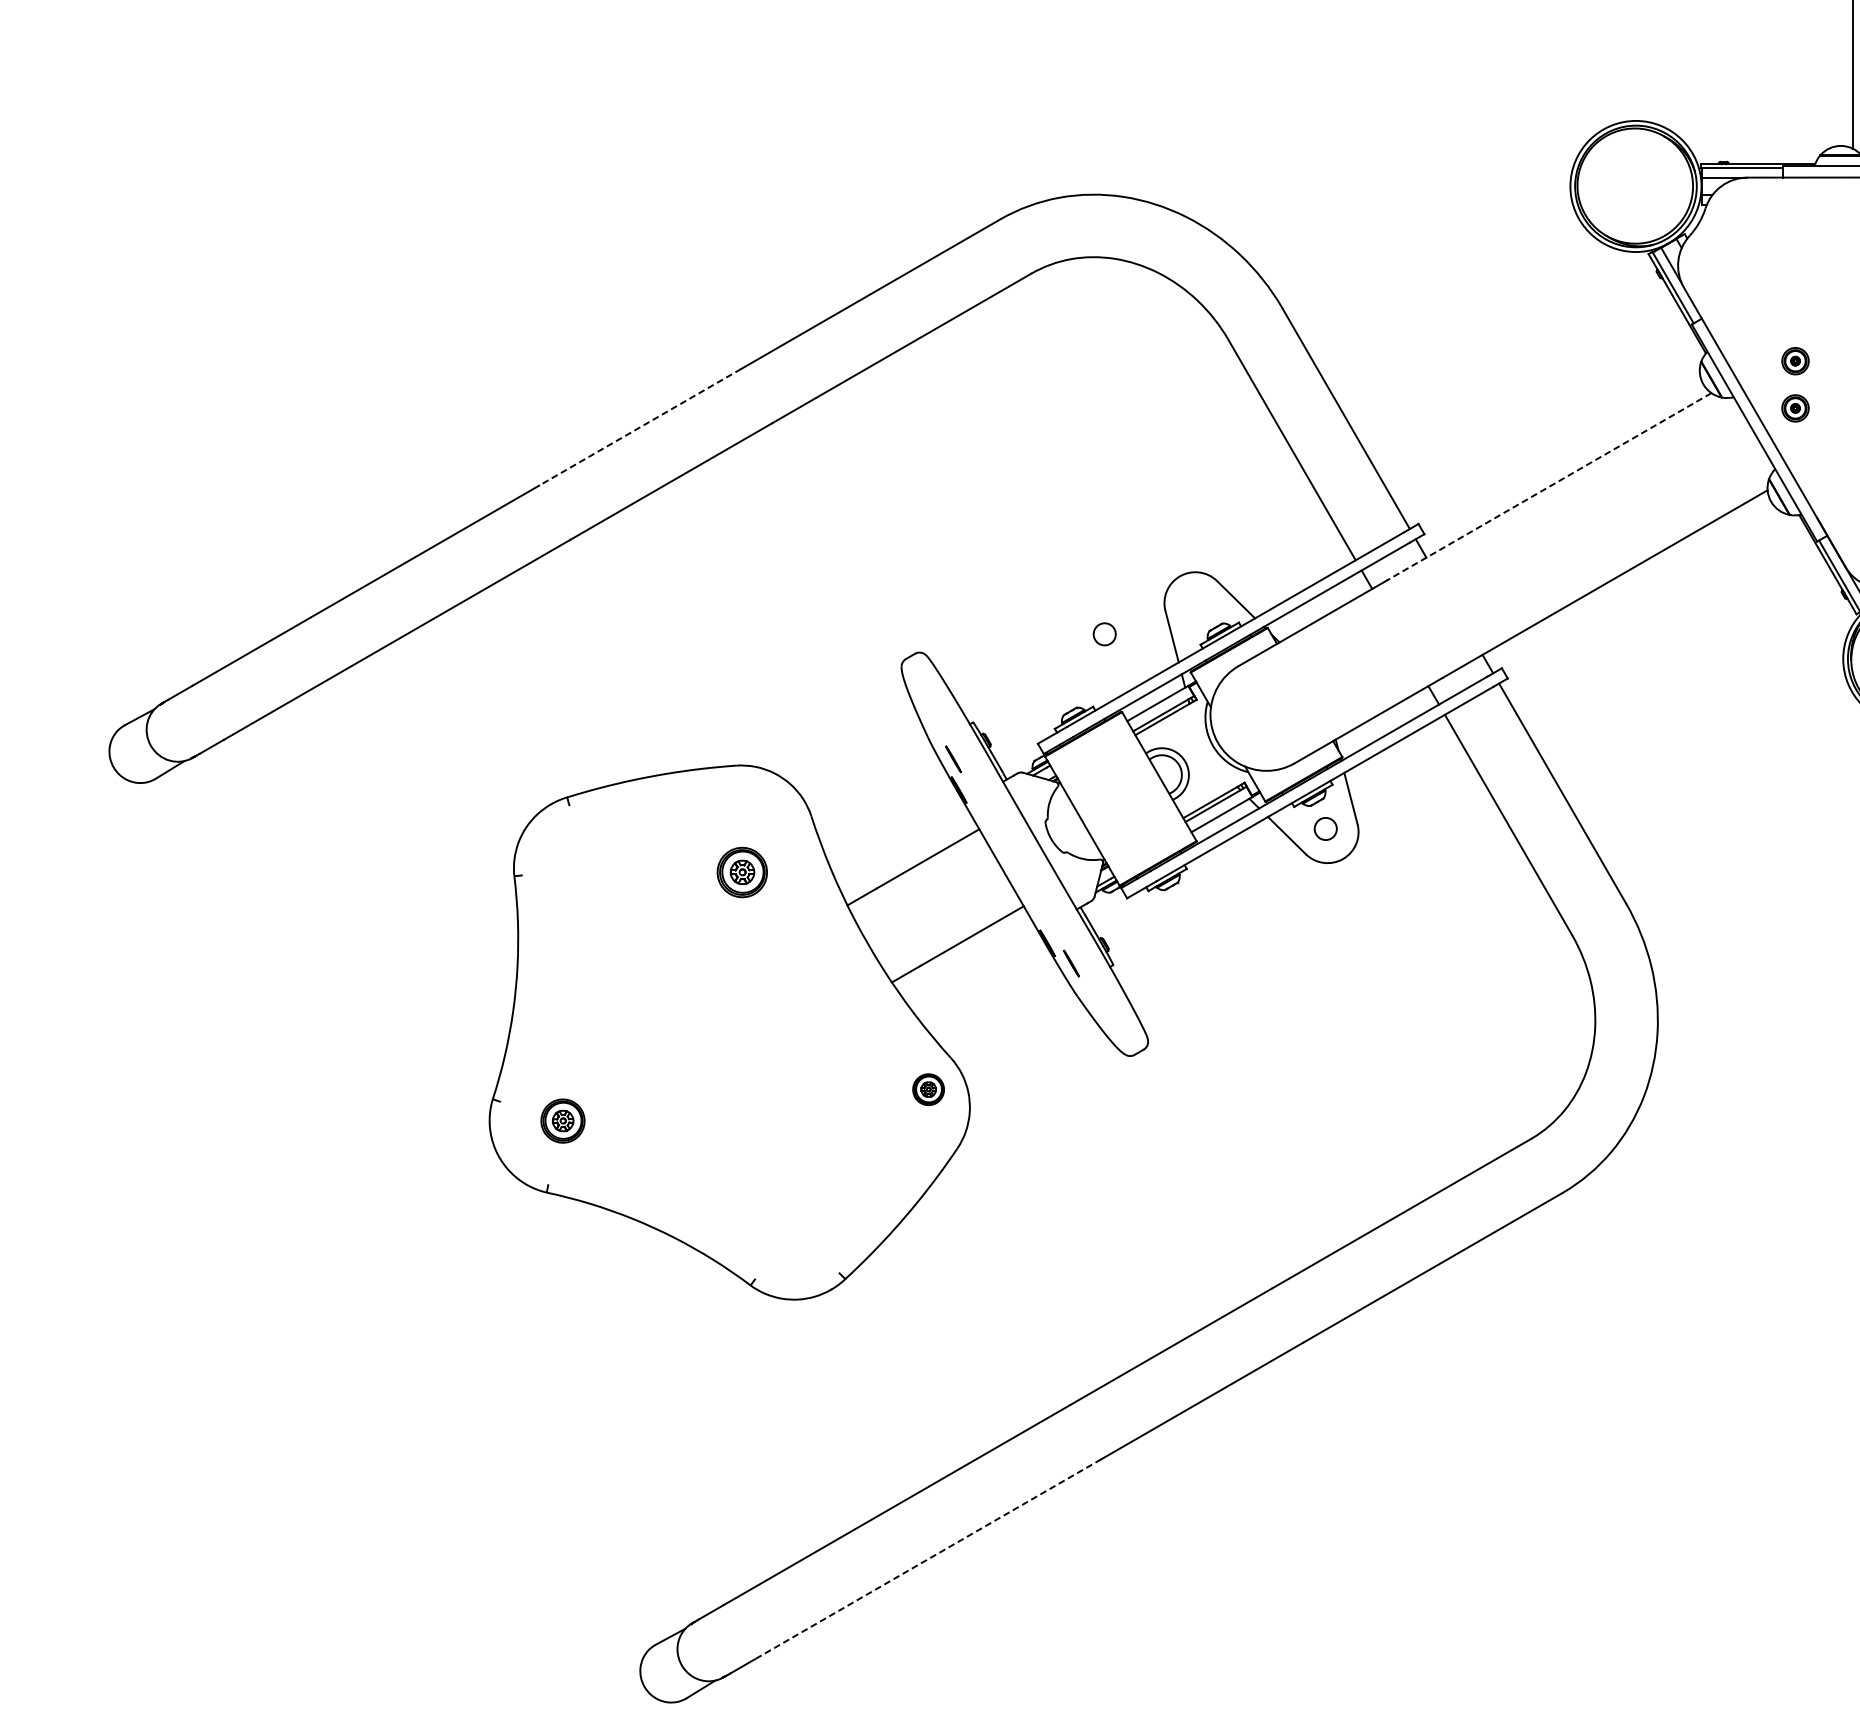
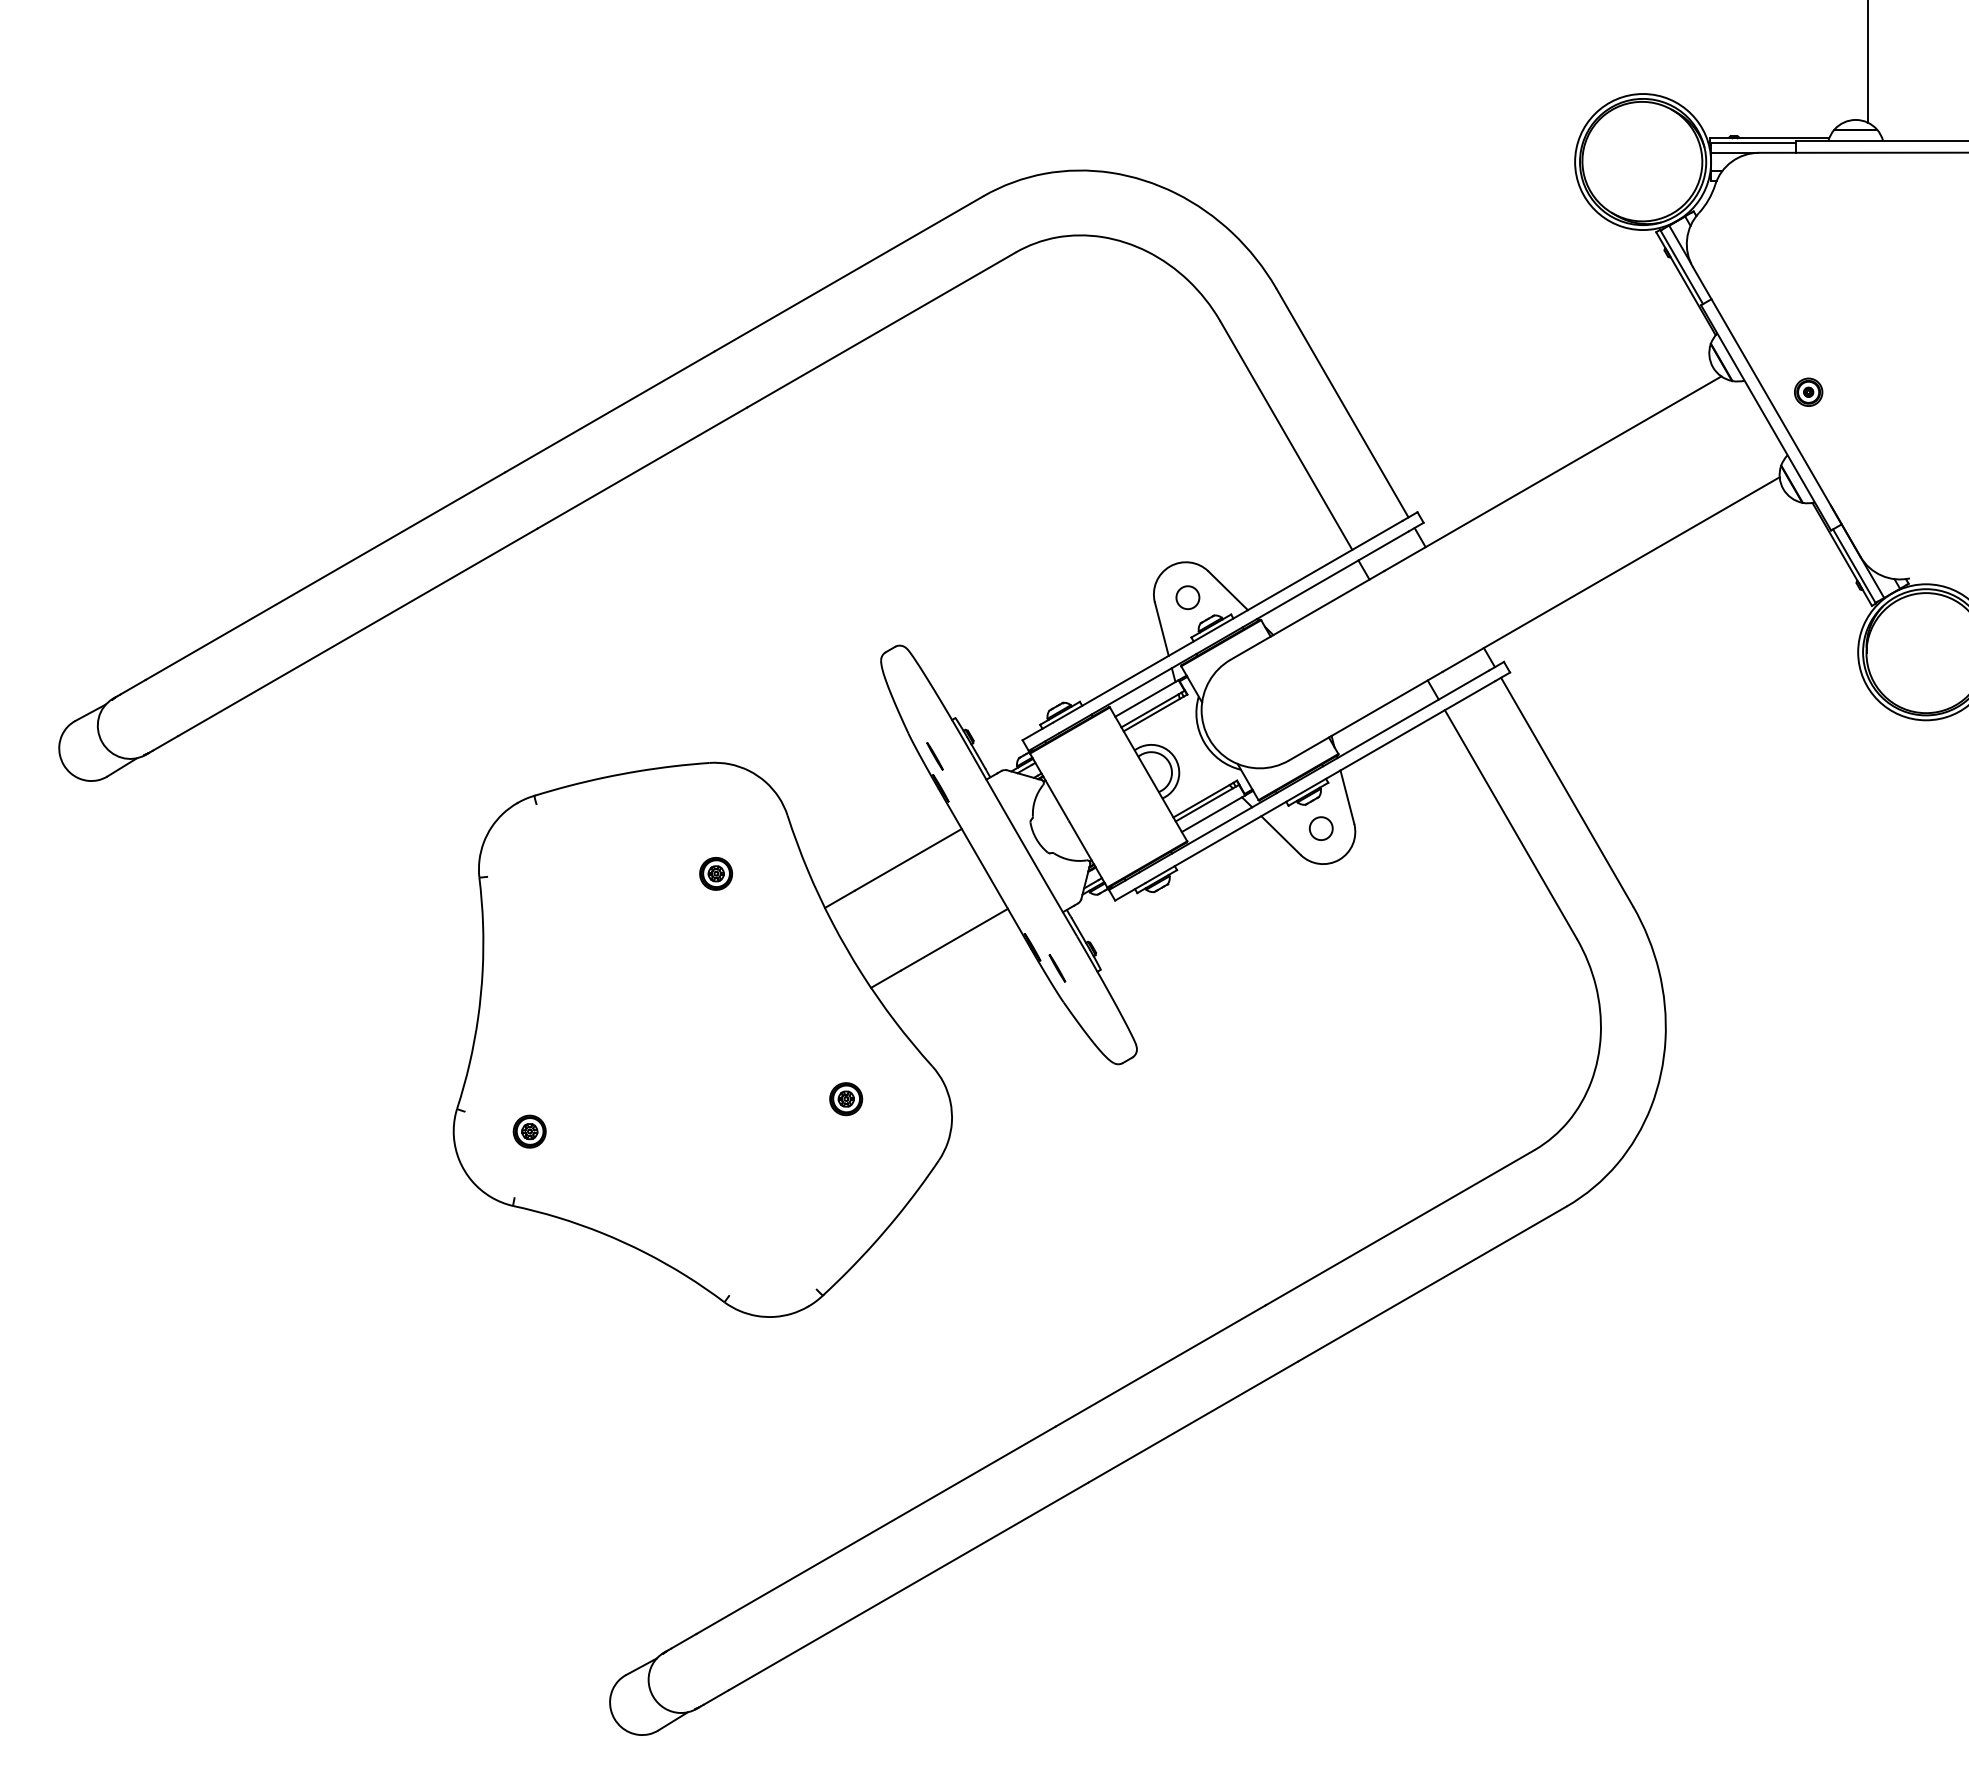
part: (1795, 360) -> (1808, 342), removed
line: (639, 427) -> (609, 412), dashed -> solid
line: (1548, 486) -> (1552, 473), dashed -> solid
circle: (1104, 634) -> (1187, 597), moved
part: (742, 872) -> (716, 873), size x0.62
part: (928, 1090) -> (846, 1099), moved
part: (562, 1120) -> (529, 1131), size x0.71
line: (927, 1559) -> (908, 1586), dashed -> solid

